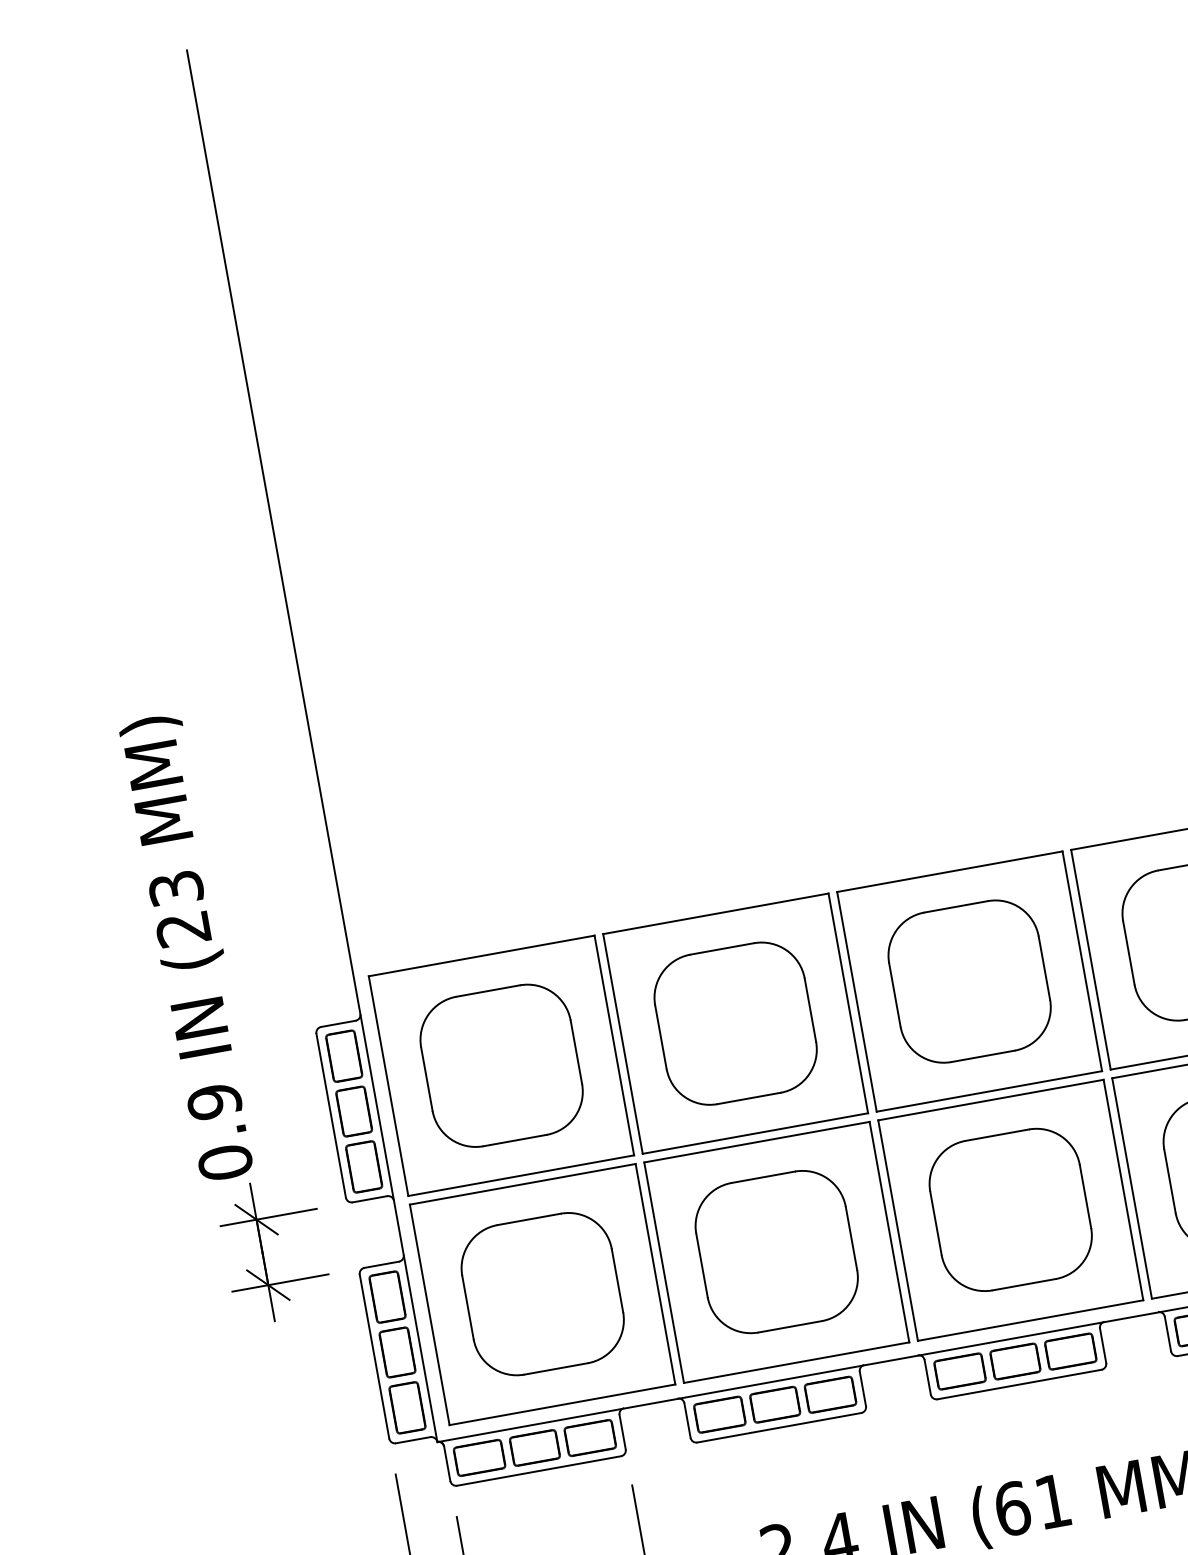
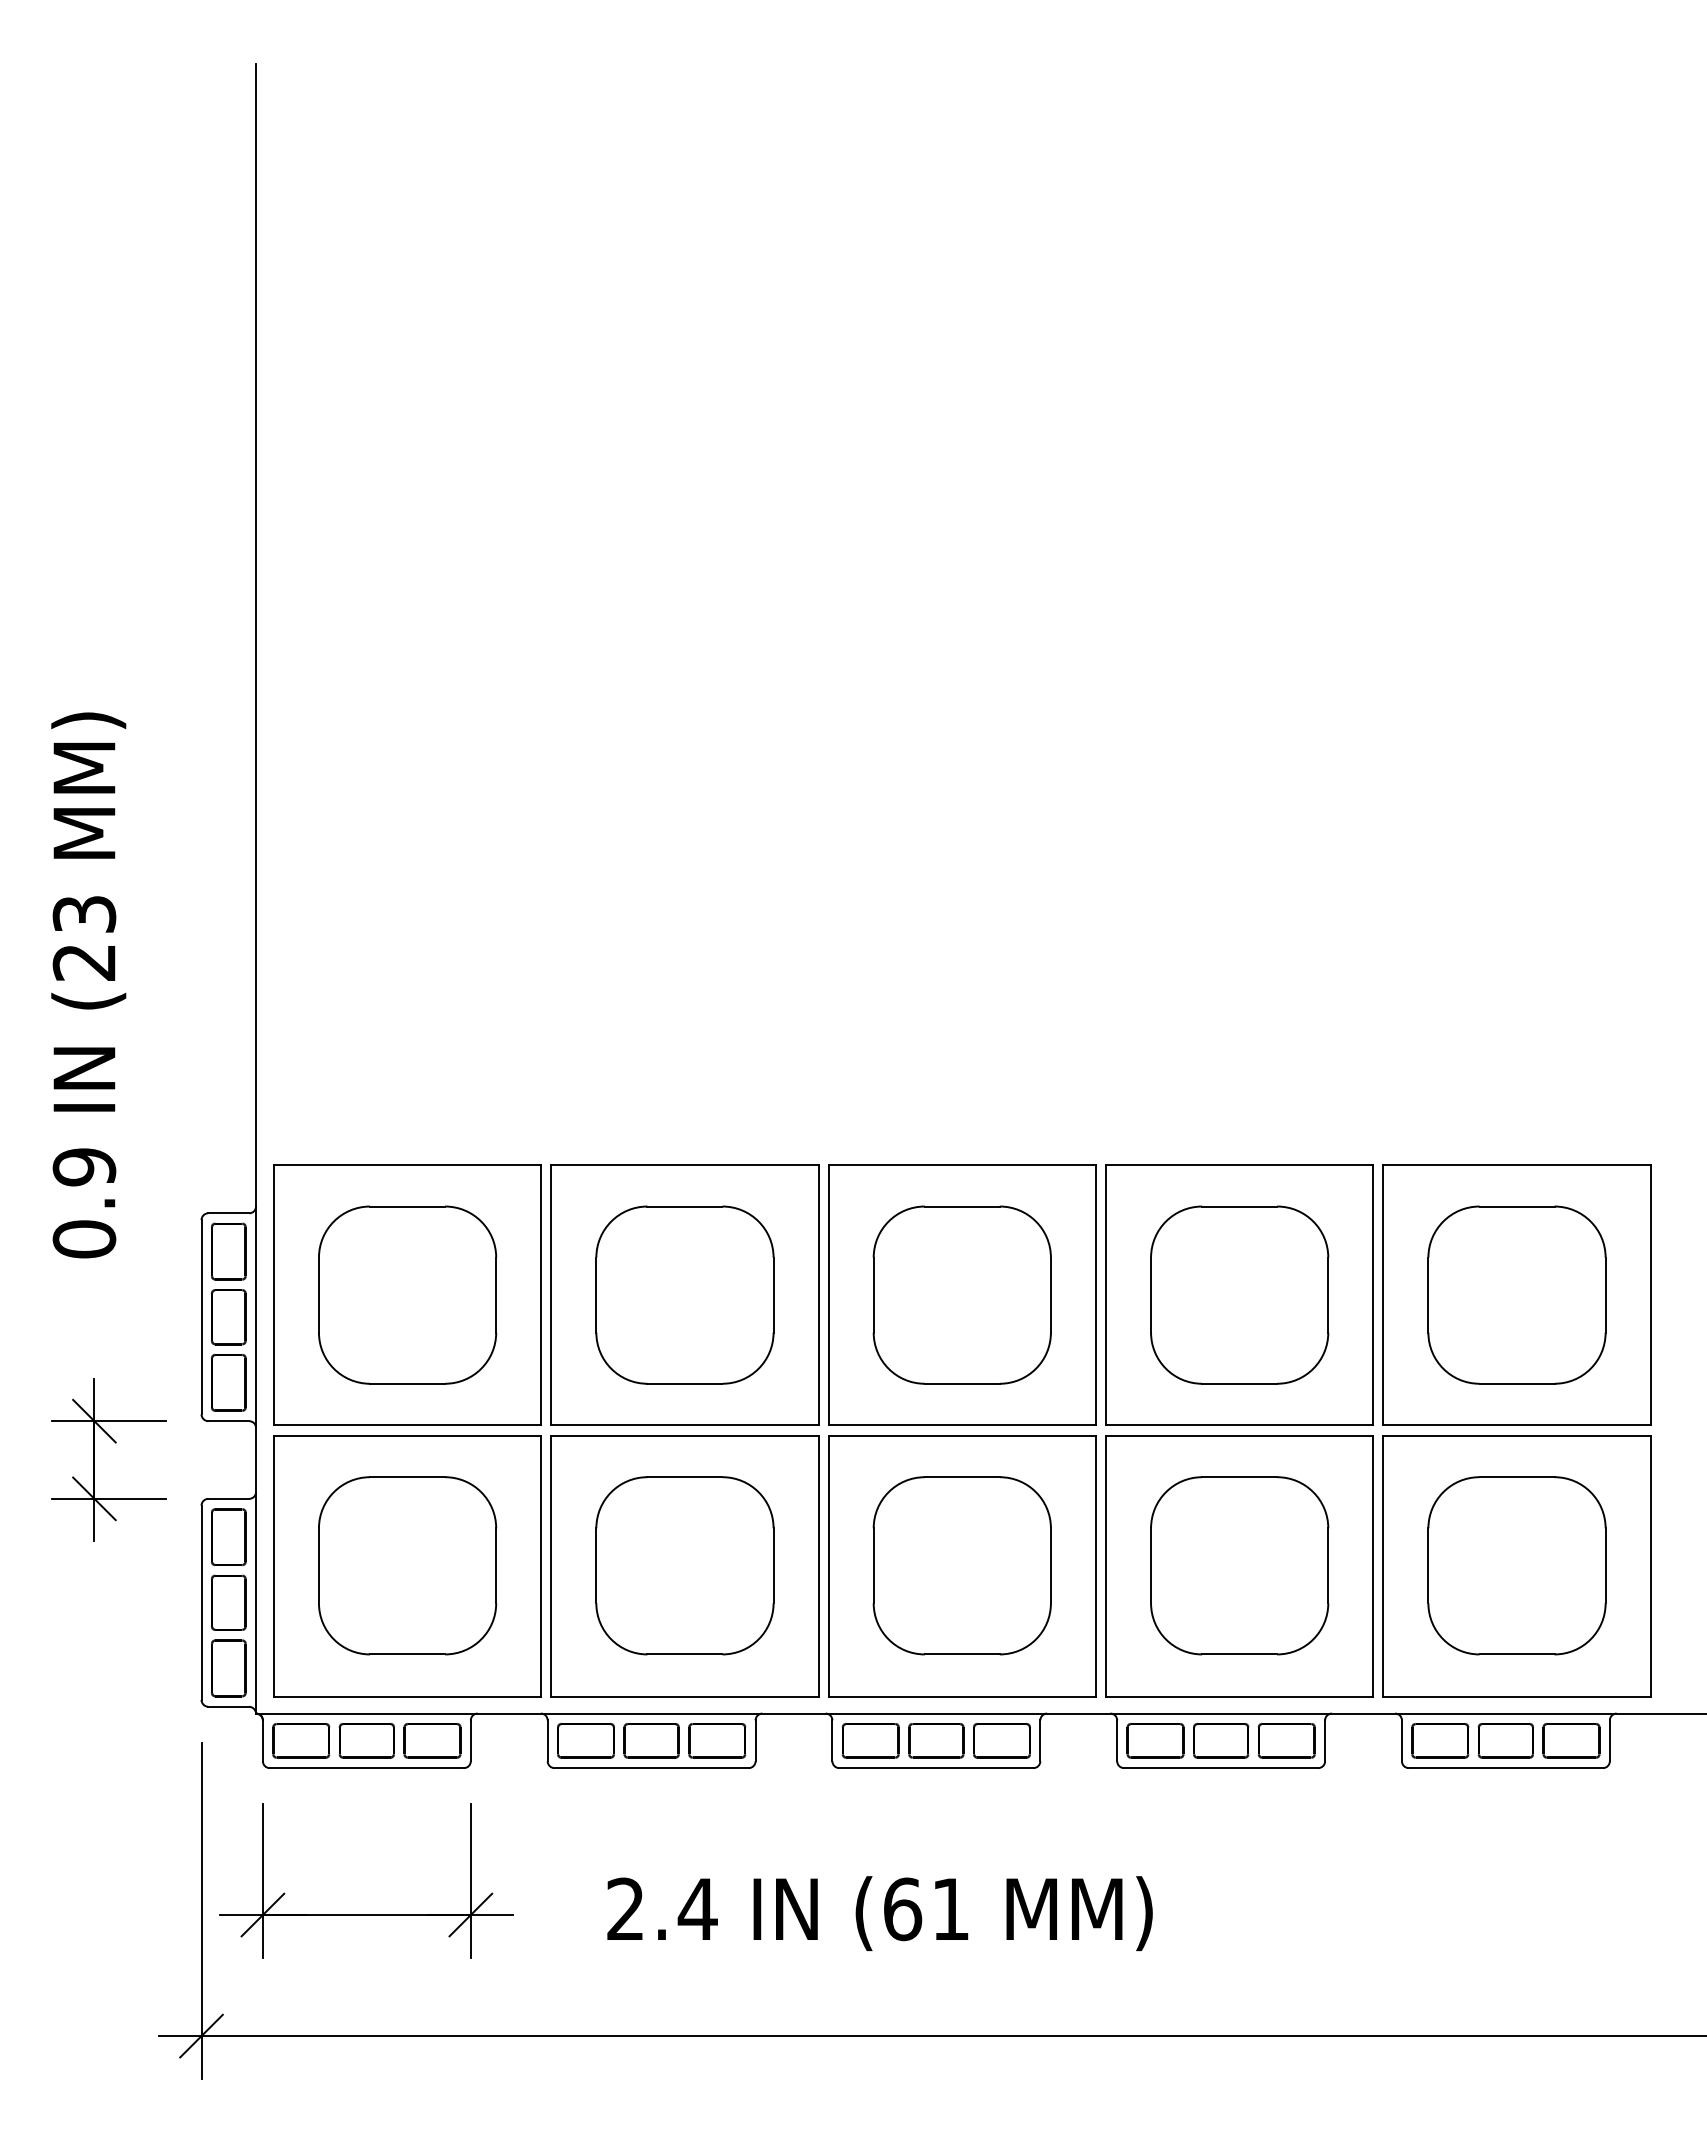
text: (190, 947) -> (88, 985), moved

